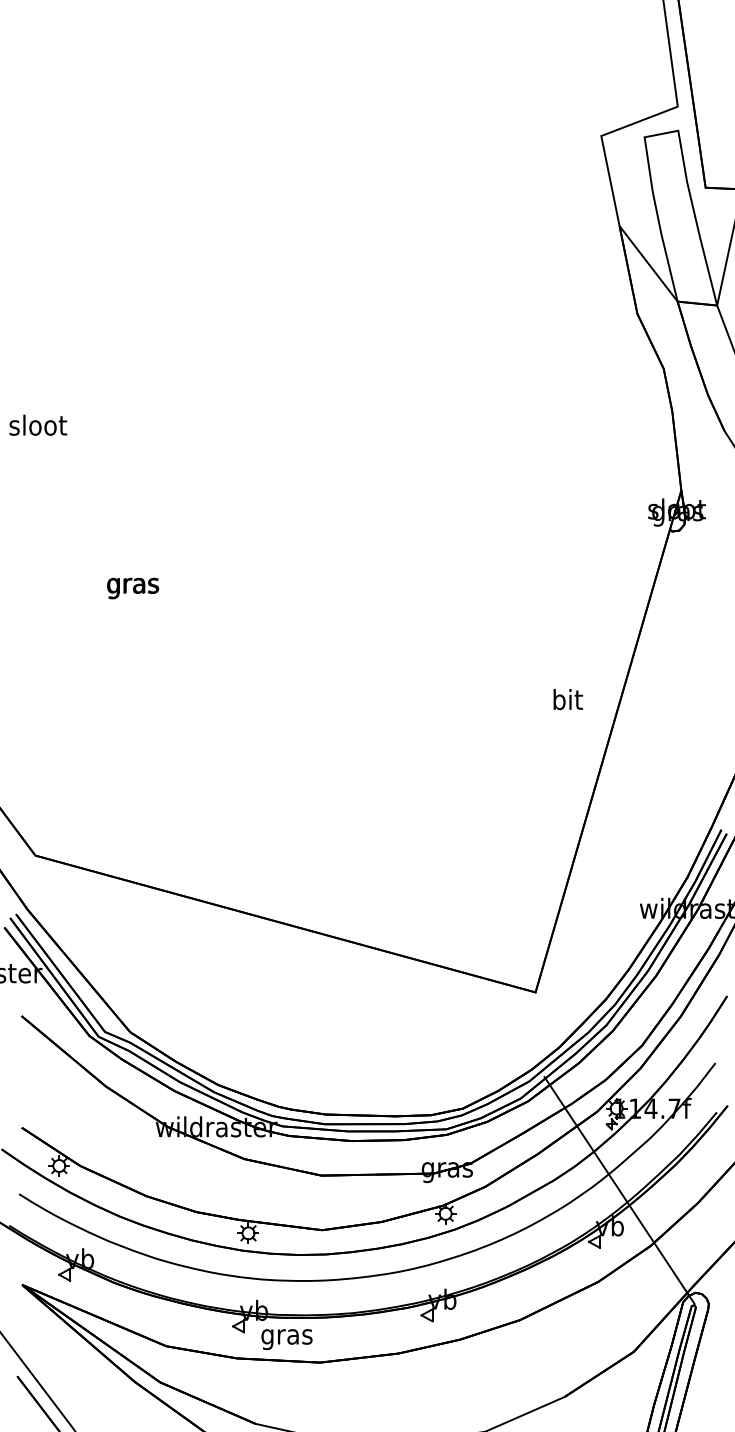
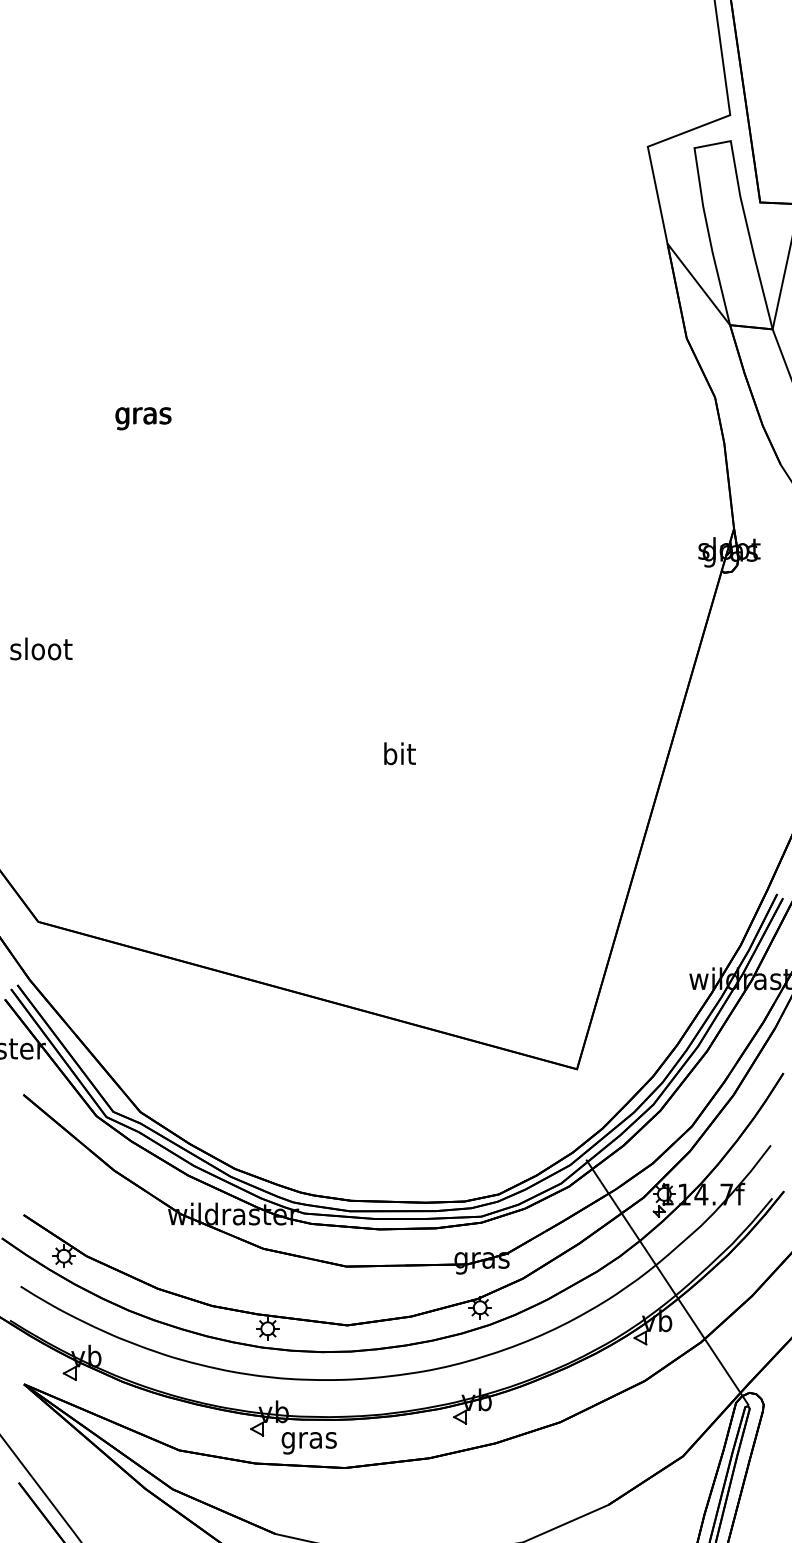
text: (38, 424) -> (41, 648), moved
text: (133, 588) -> (143, 418), moved
text: (567, 699) -> (399, 753), moved

